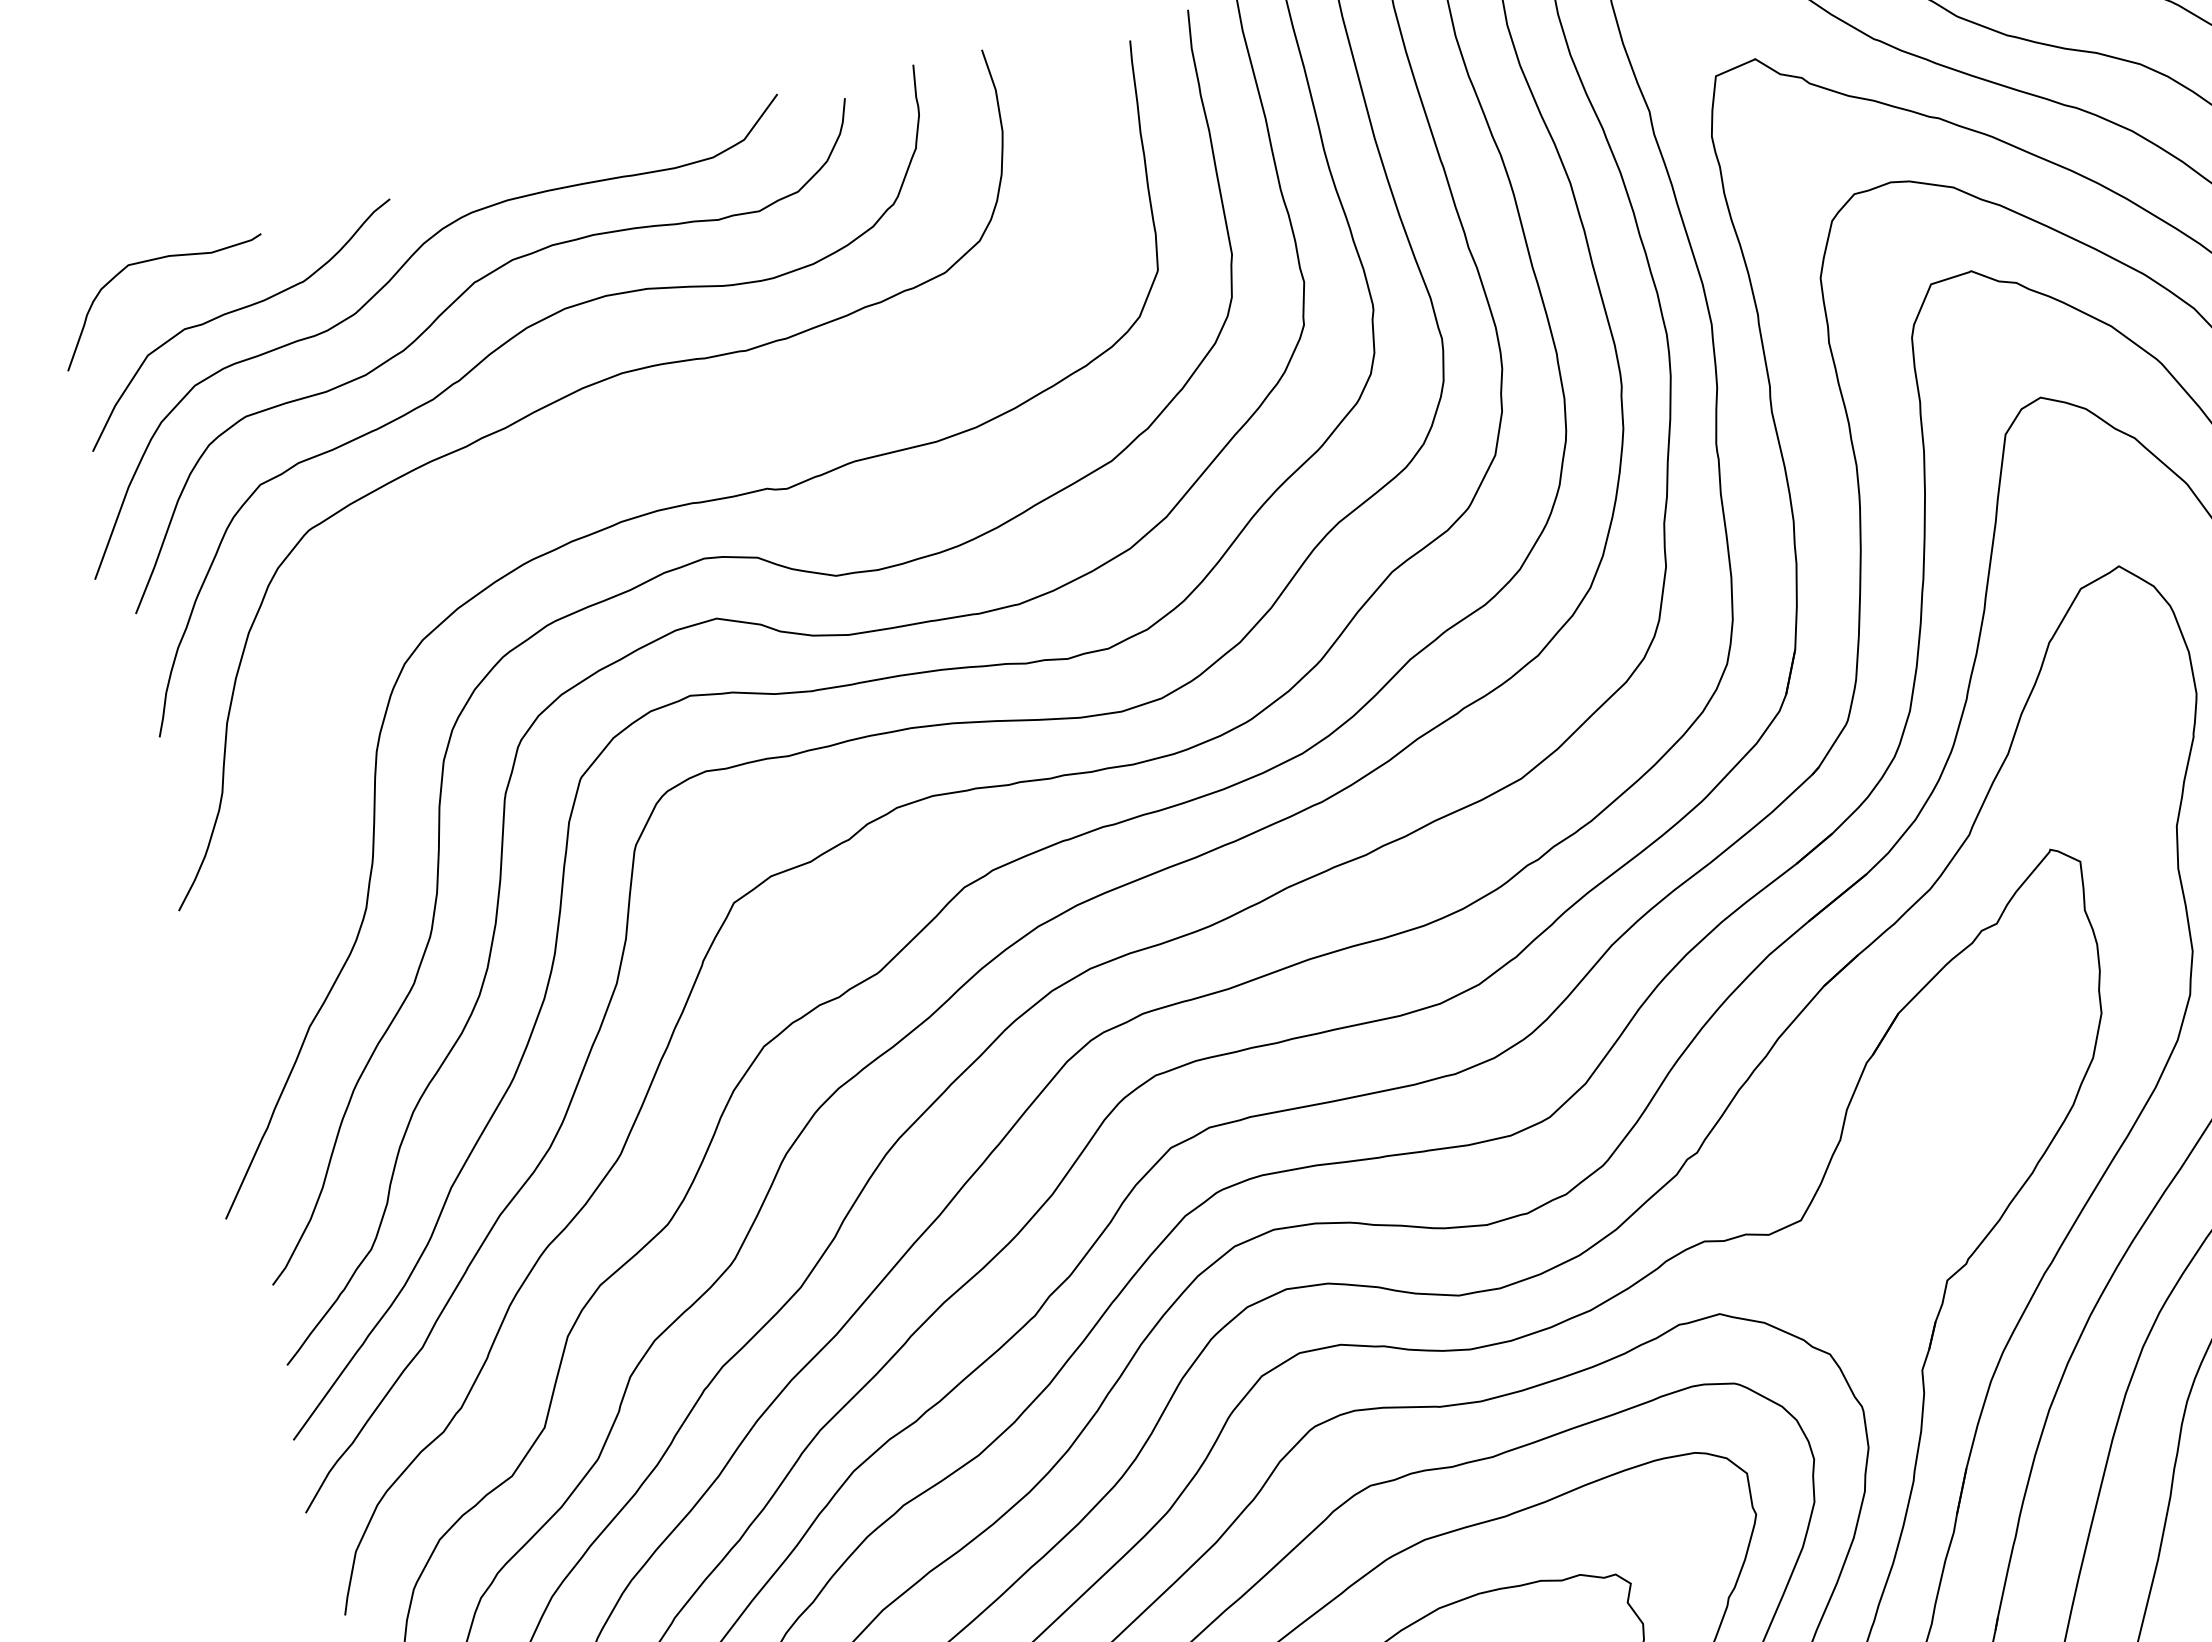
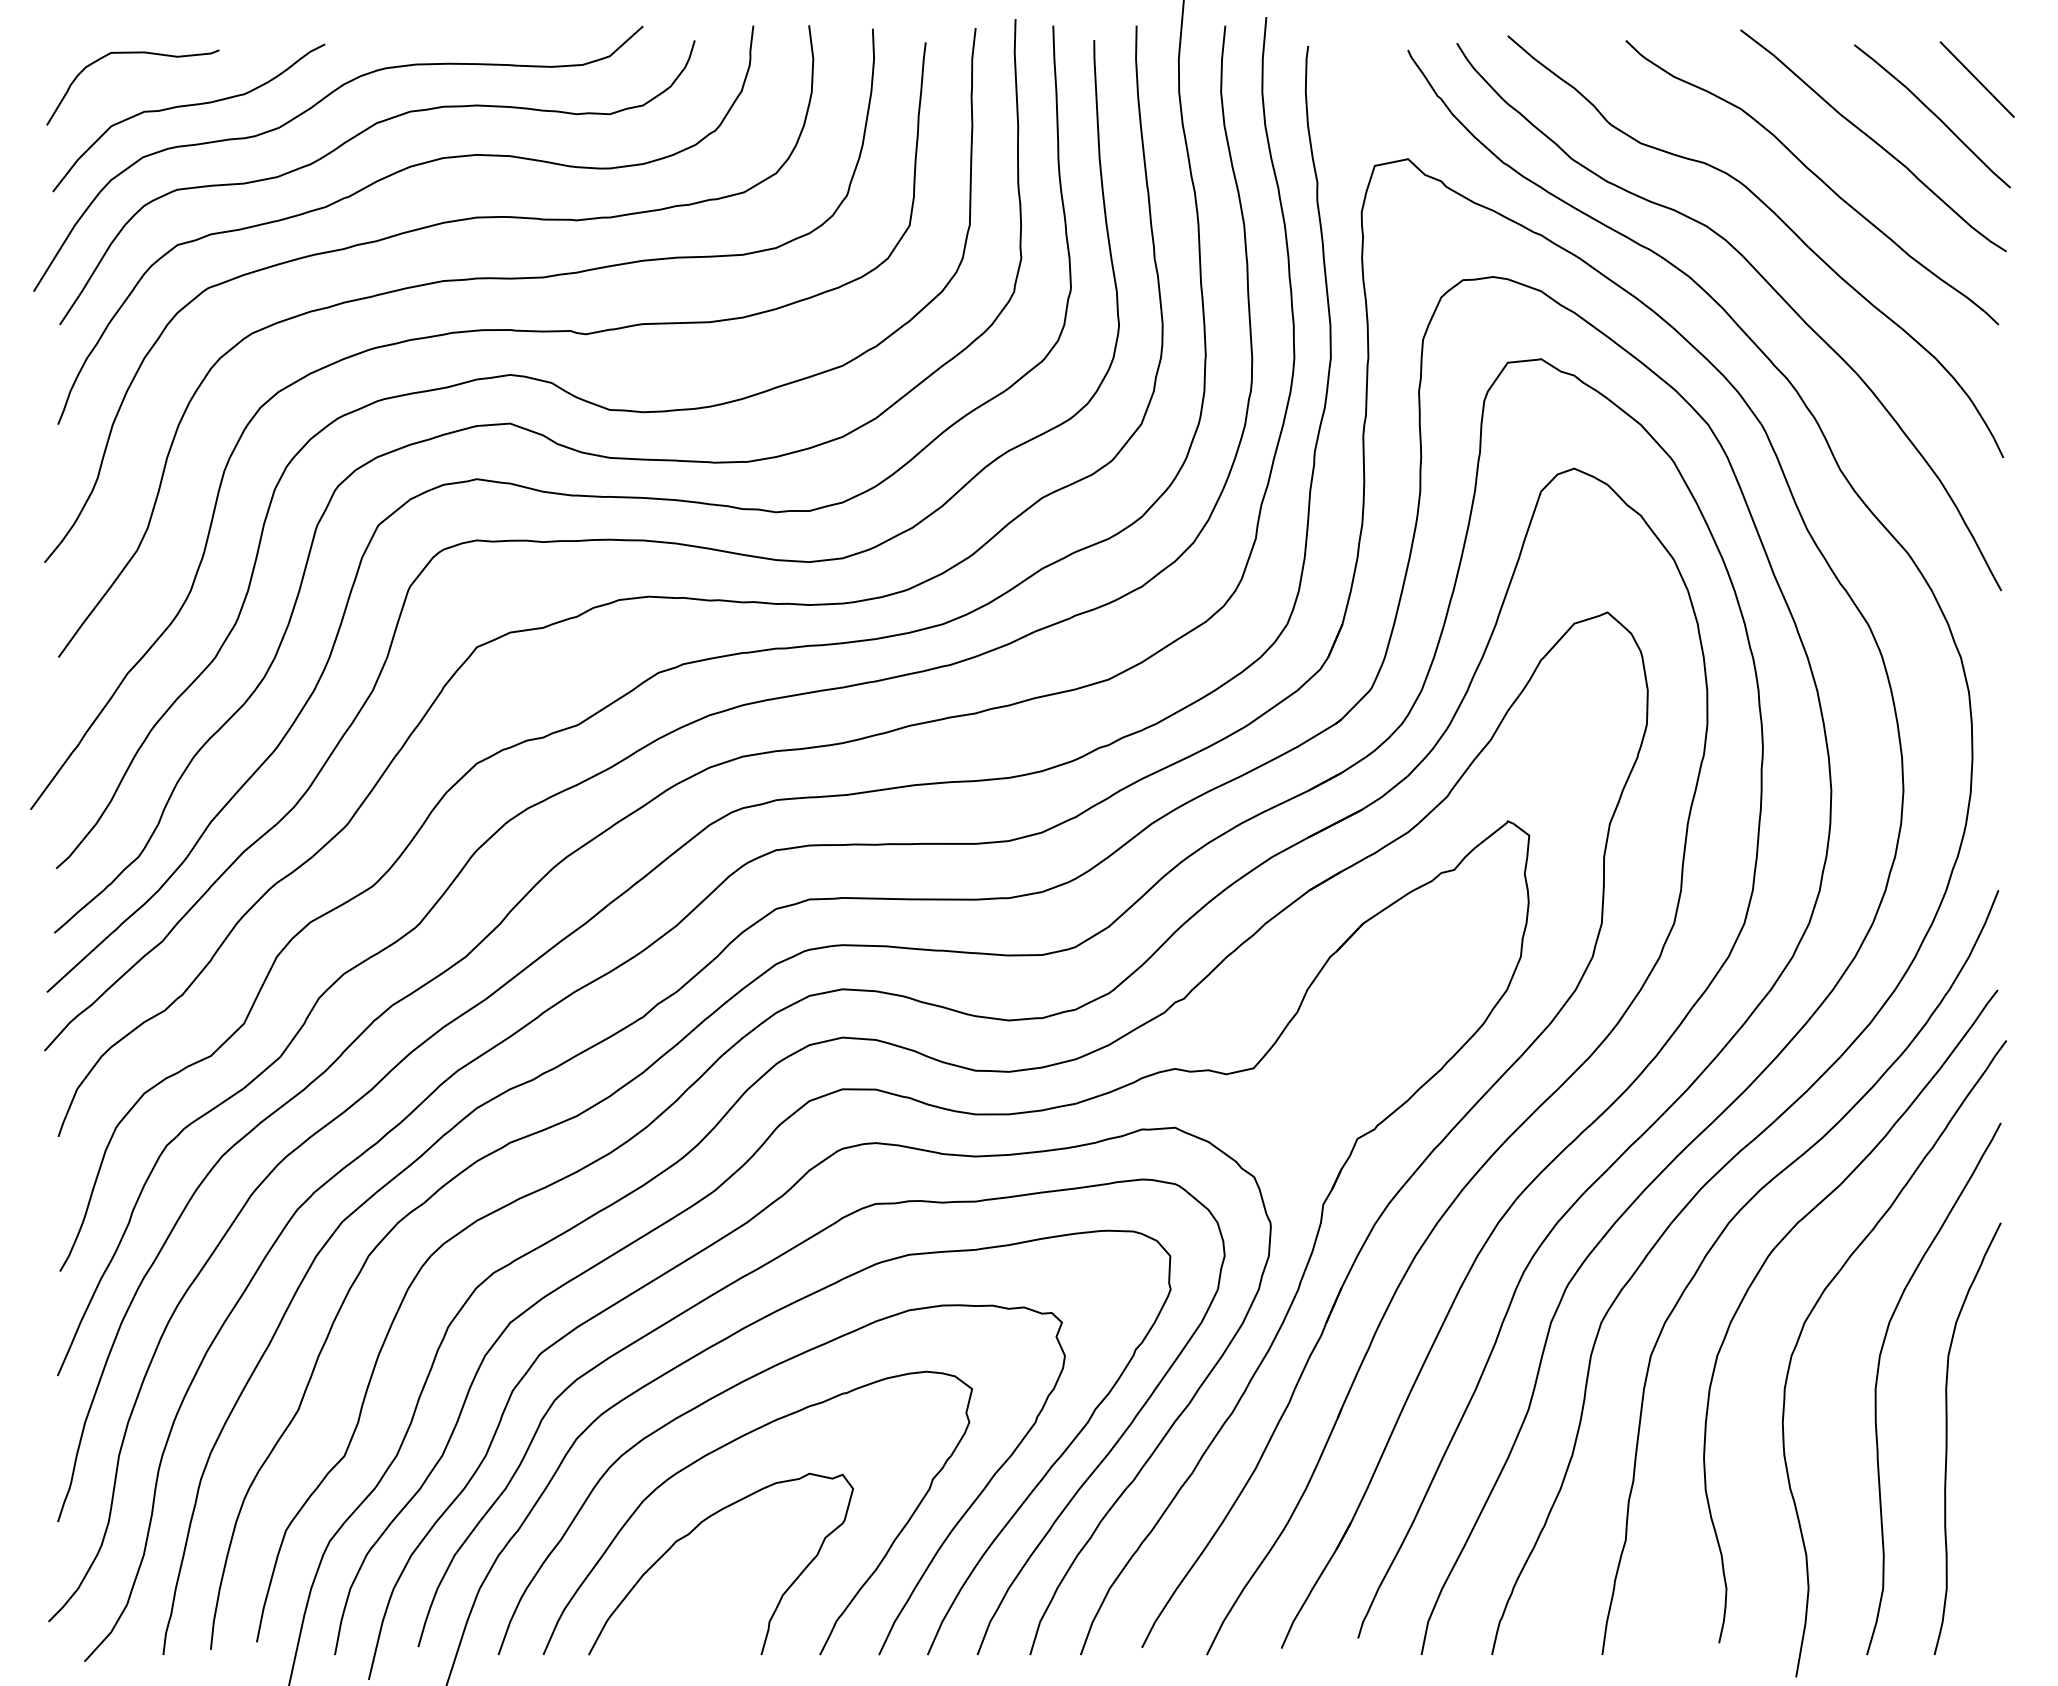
curve: (614, 457) -> (457, 281), added

